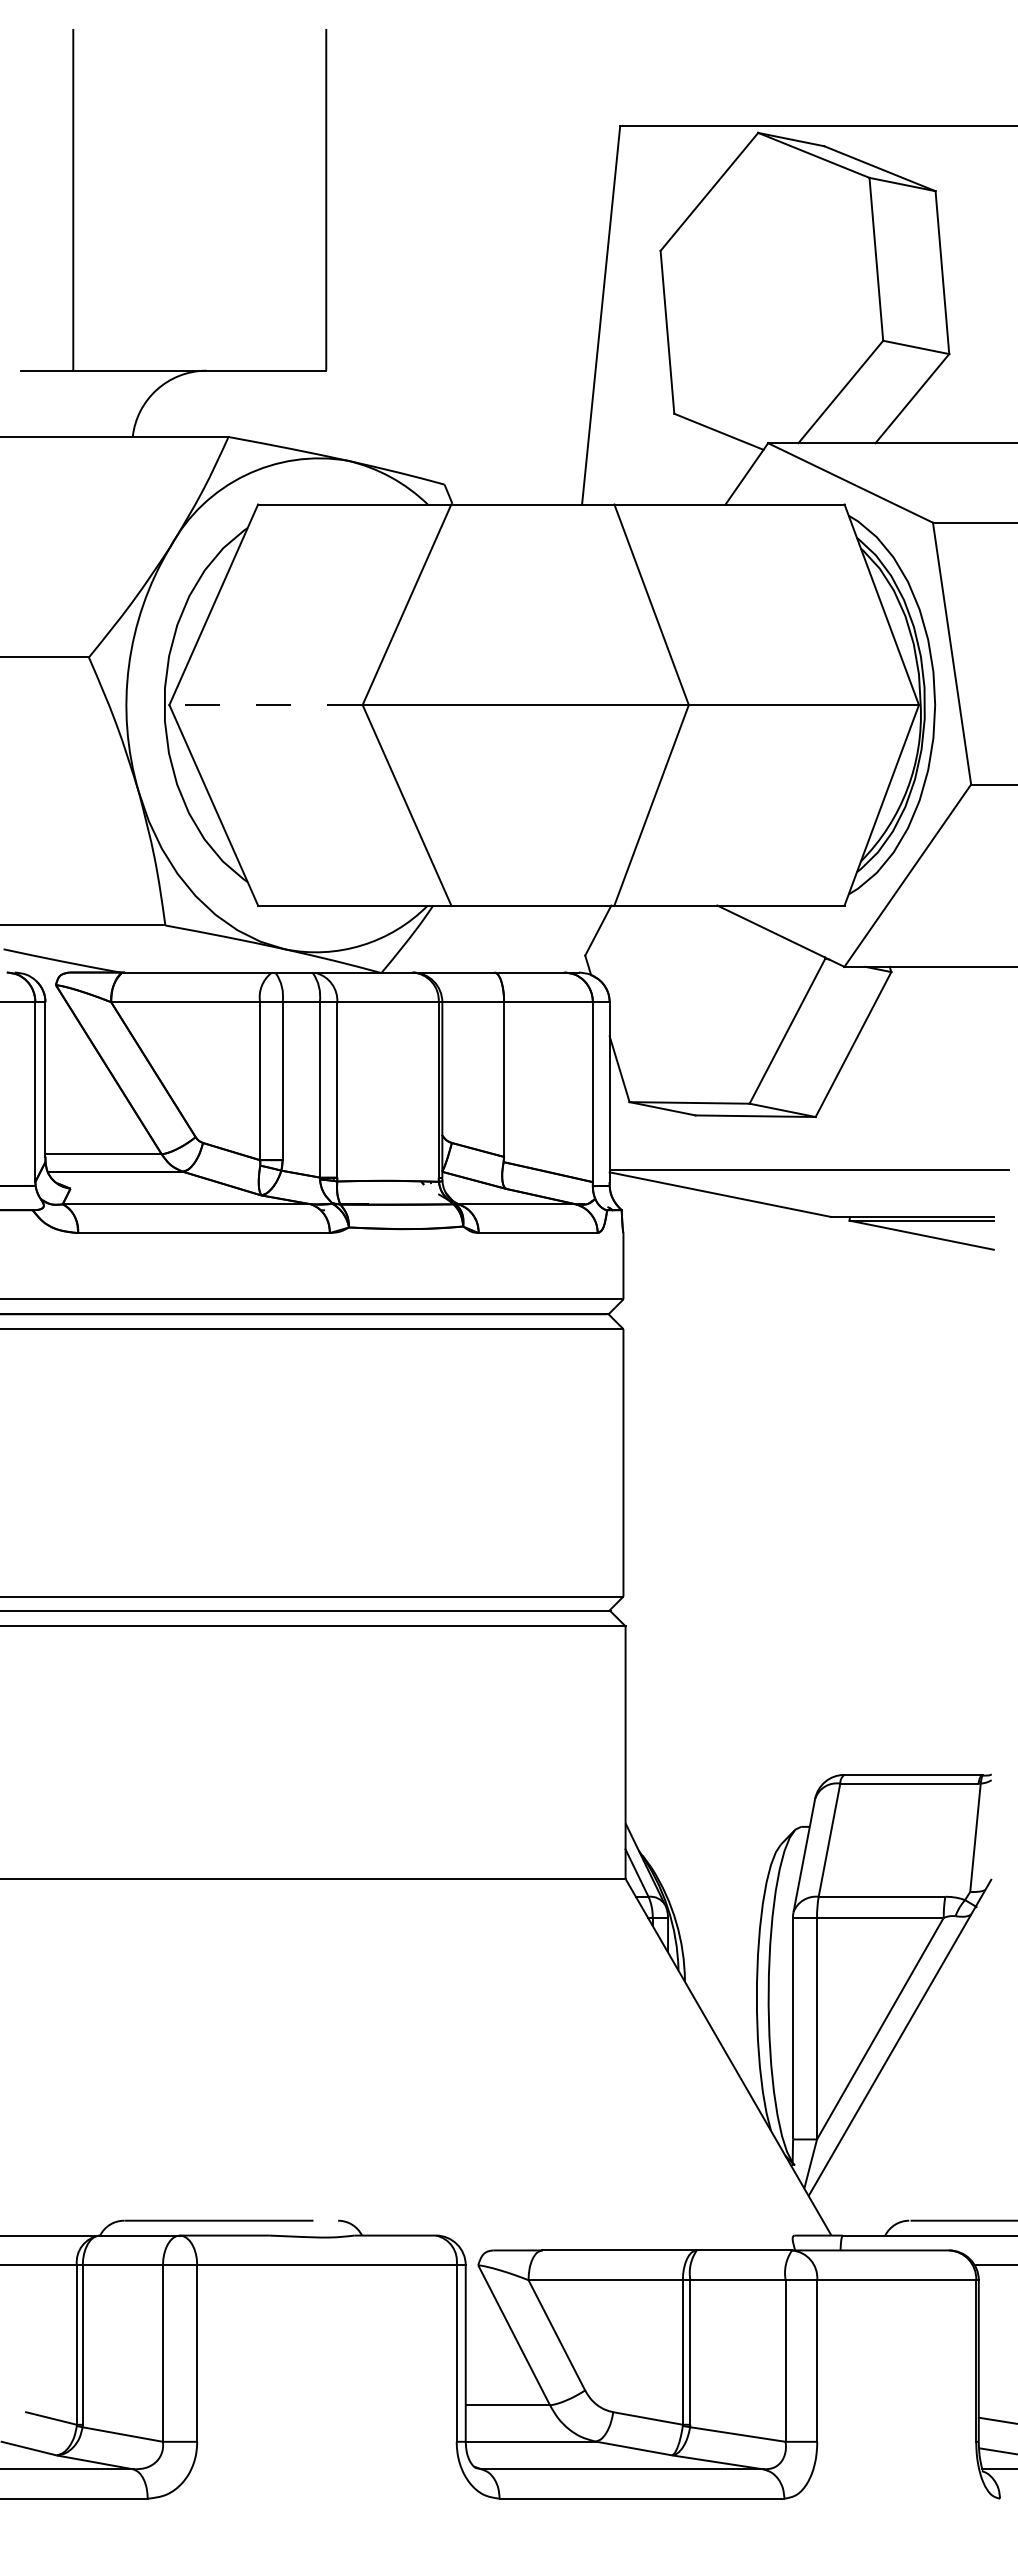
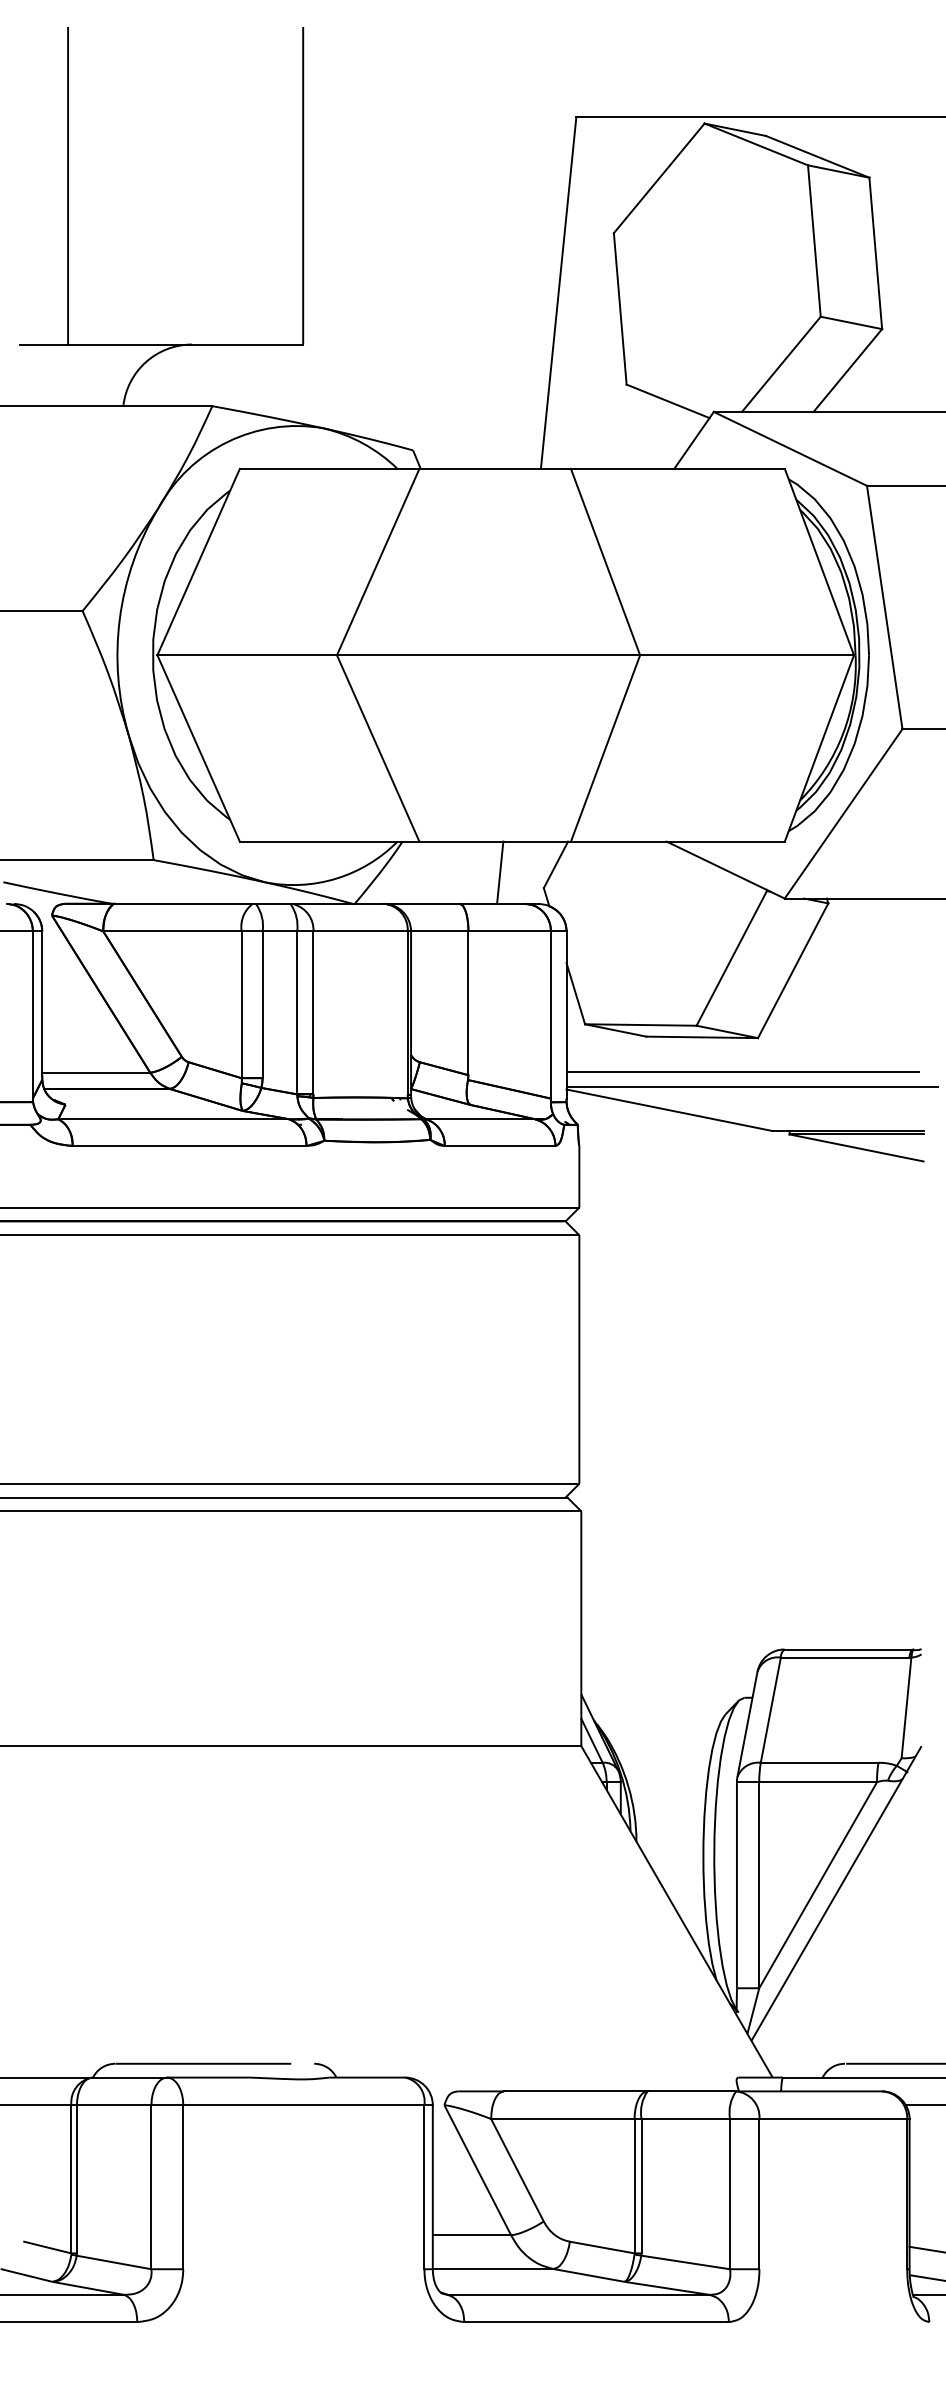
line: (266, 705) -> (247, 655), dashed -> solid
line: (537, 938) -> (499, 872), added
line: (799, 1153) -> (742, 1072), added

